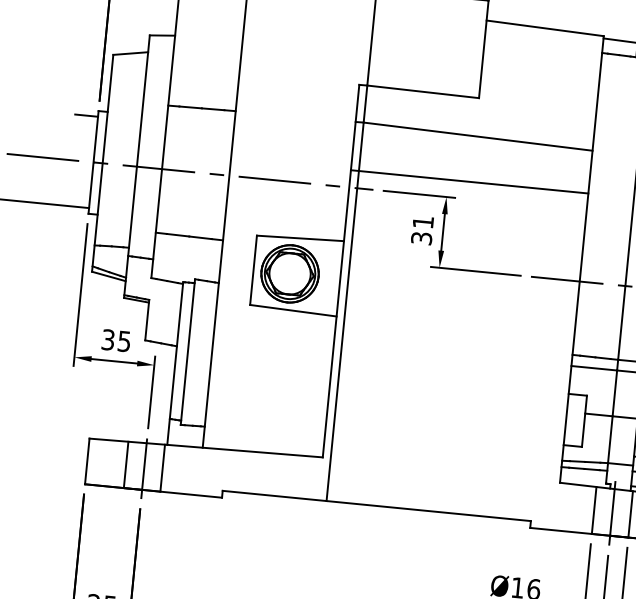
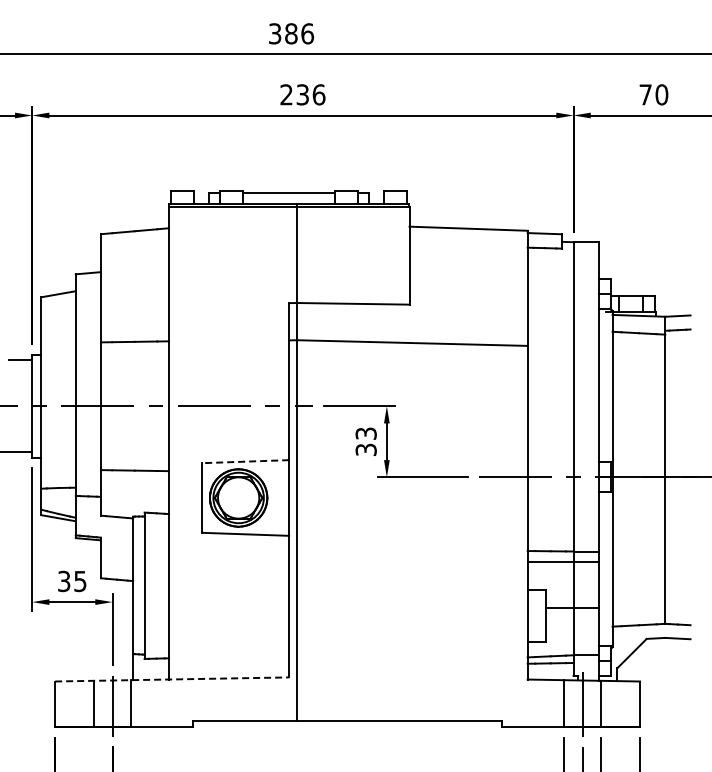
line: (469, 181) -> (408, 388), removed
text: (422, 222) -> (365, 433), 31 -> 33
line: (300, 238) -> (245, 461), solid -> dashed
line: (206, 448) -> (172, 679), solid -> dashed

